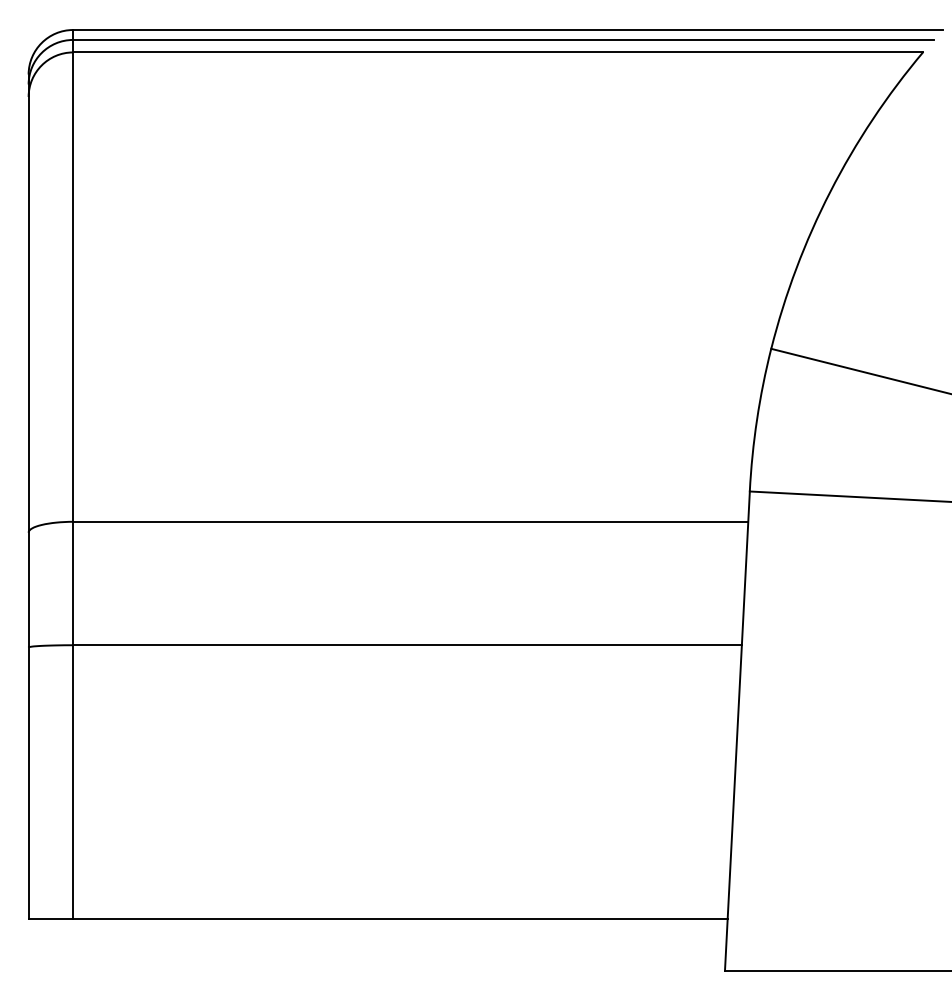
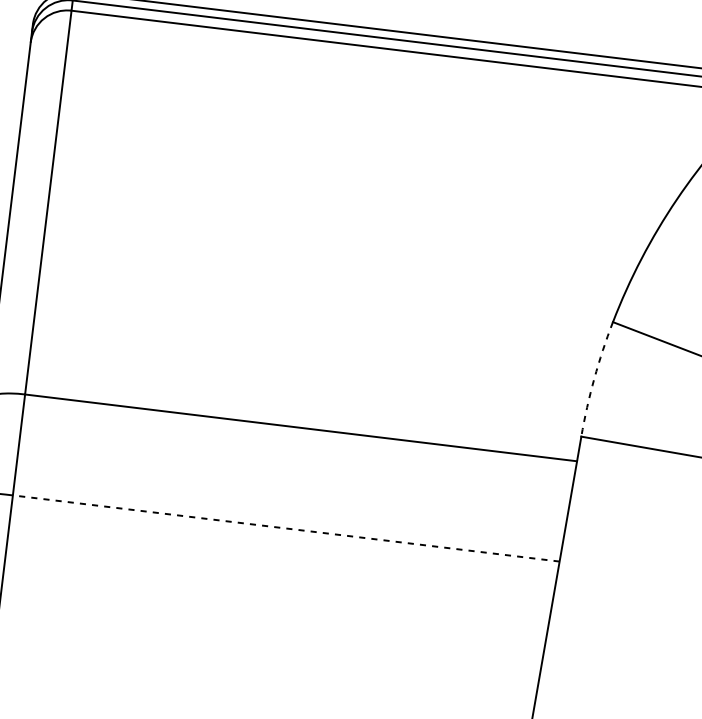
arc: (757, 419) -> (594, 378), solid -> dashed
line: (407, 645) -> (286, 528), solid -> dashed

